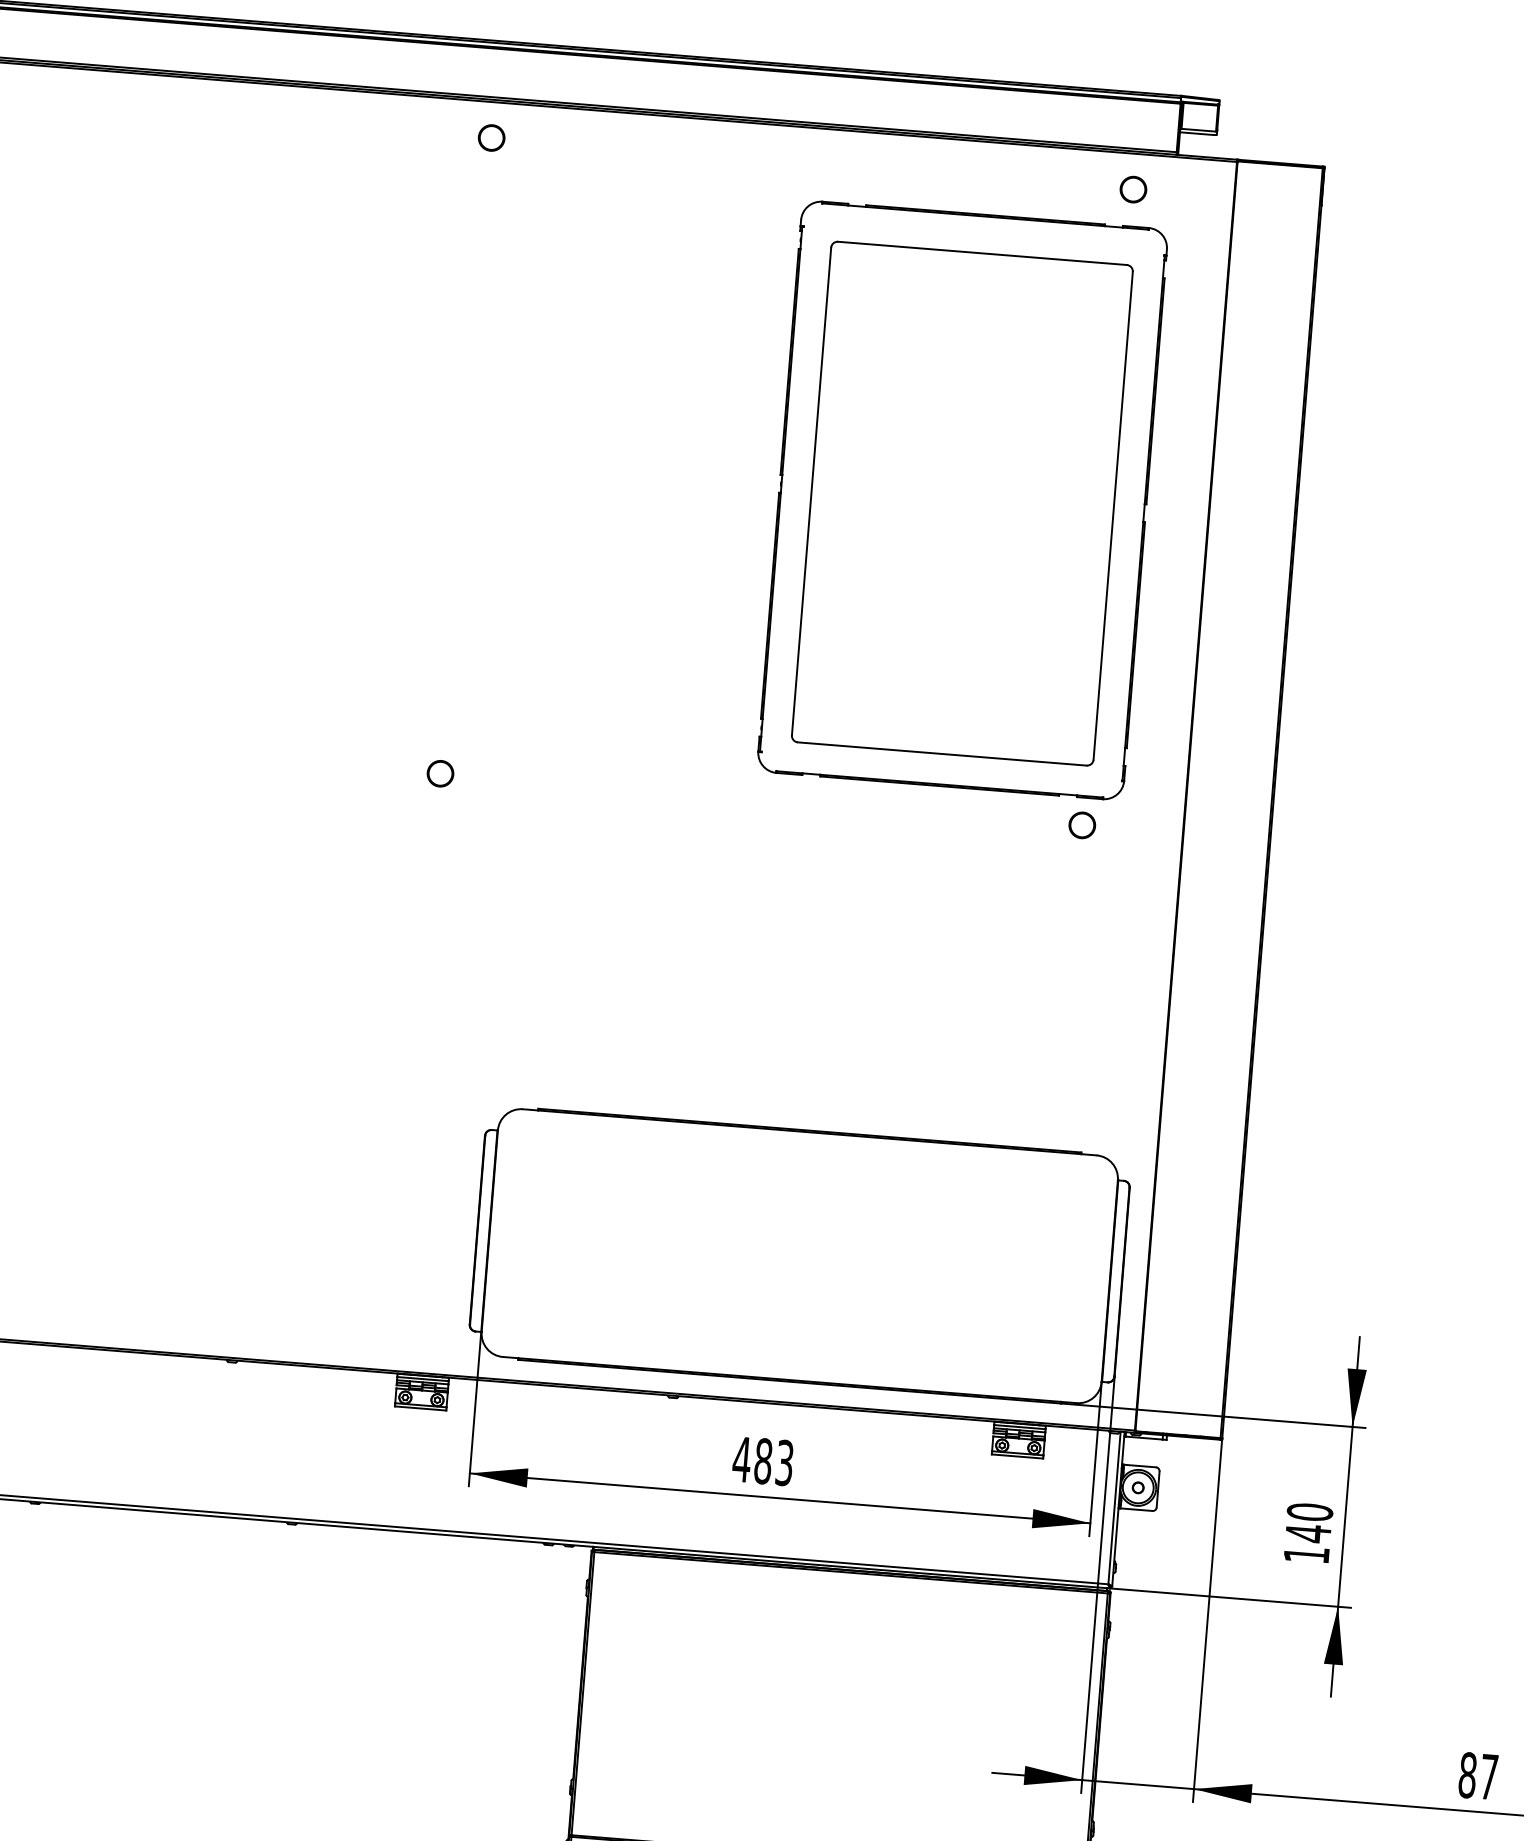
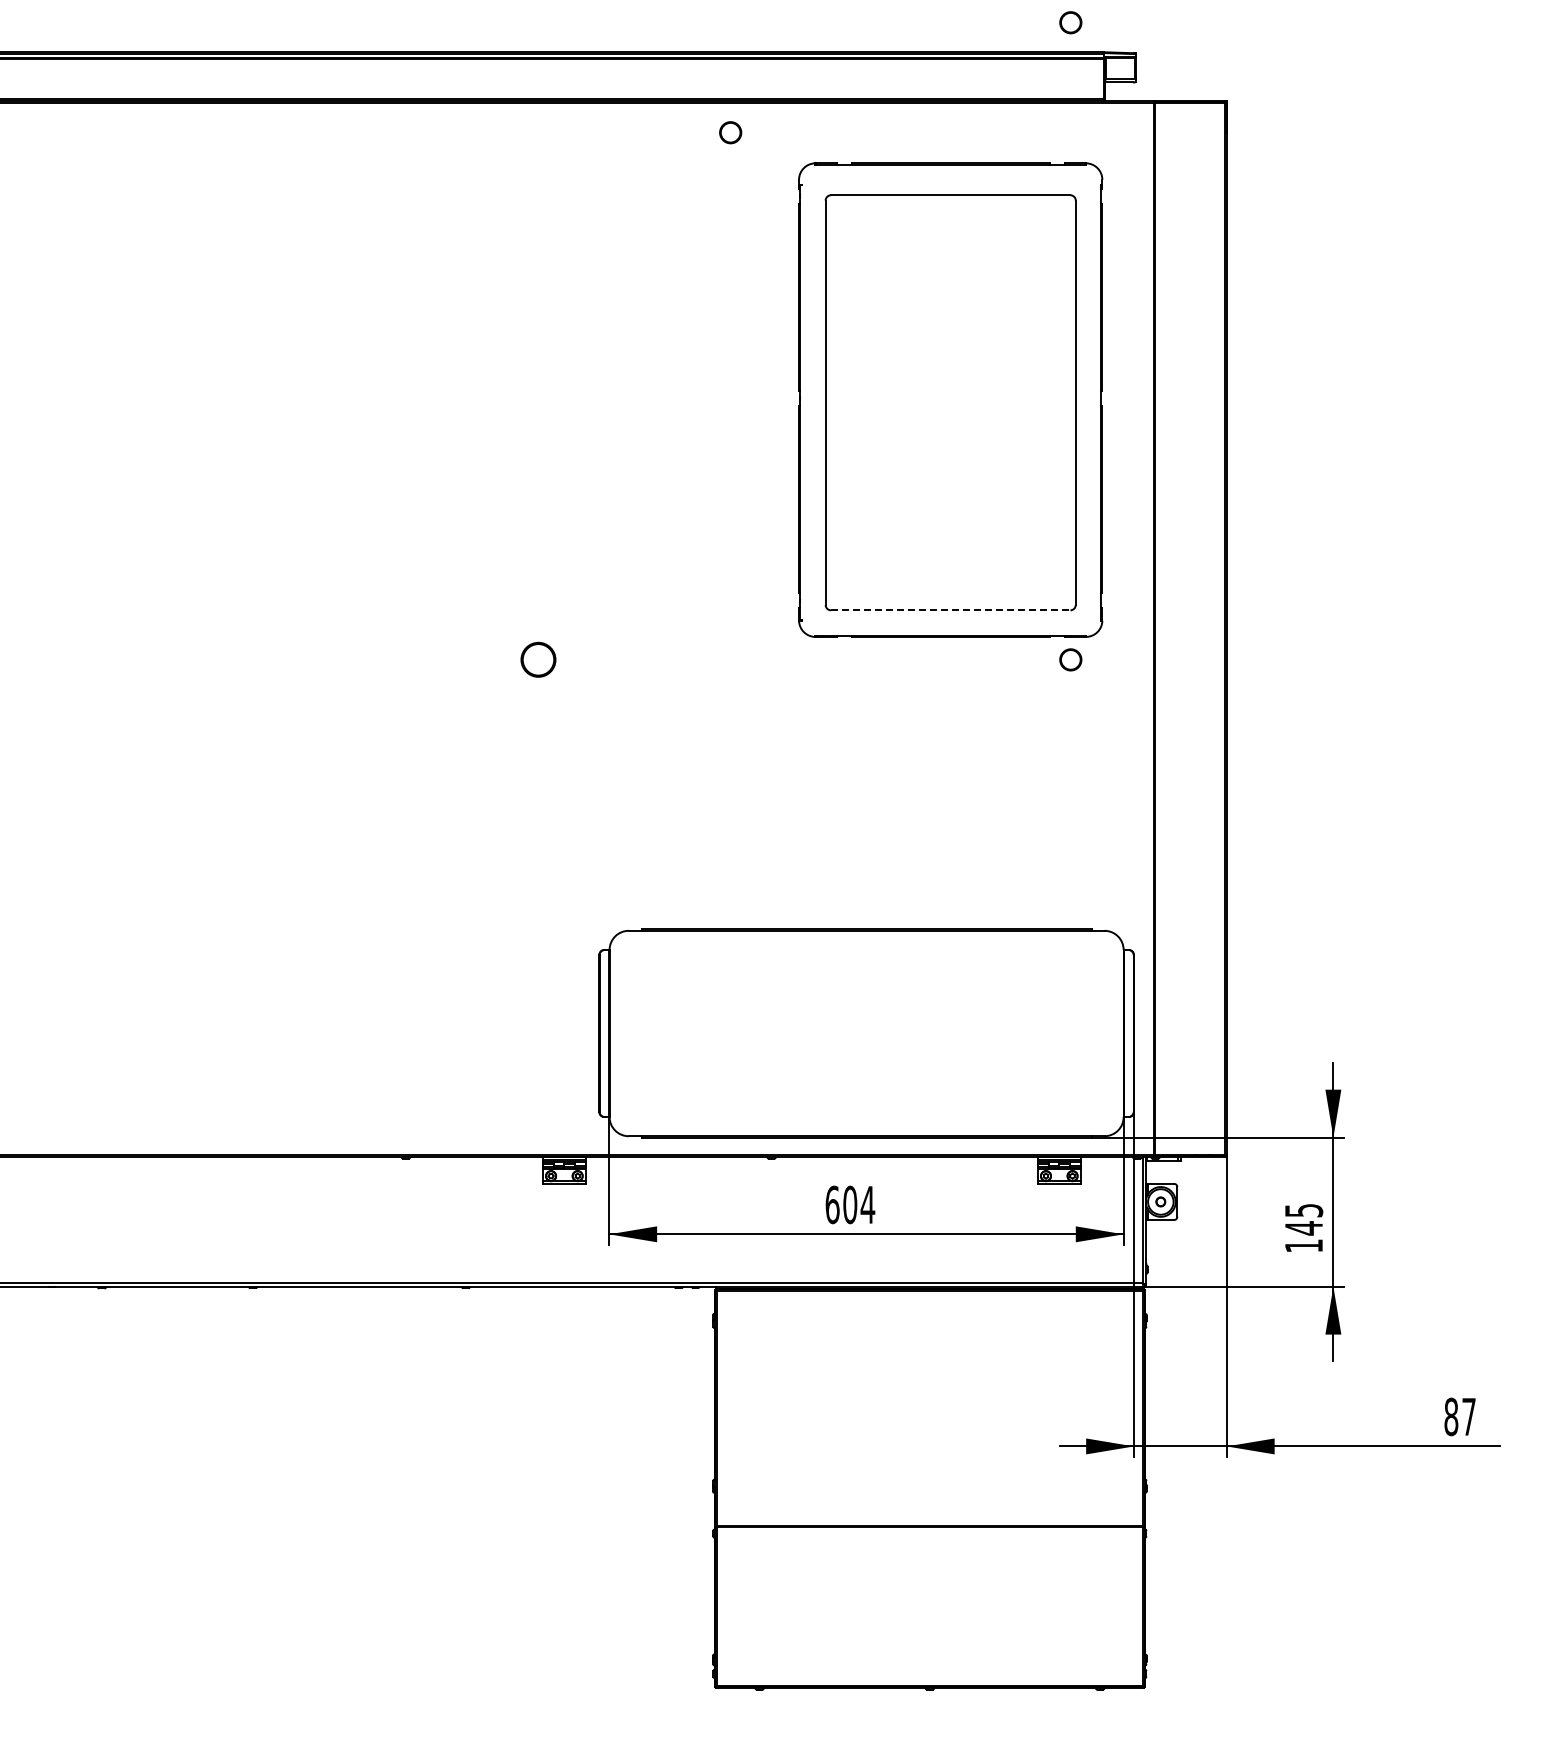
circle: (491, 137) -> (730, 132), moved
circle: (1133, 189) -> (1070, 22), moved
line: (941, 754) -> (950, 610), solid -> dashed
circle: (440, 773) -> (538, 659), size x1.6
text: (763, 1460) -> (850, 1204), 483 -> 604
text: (1309, 1512) -> (1303, 1210), 140 -> 145

